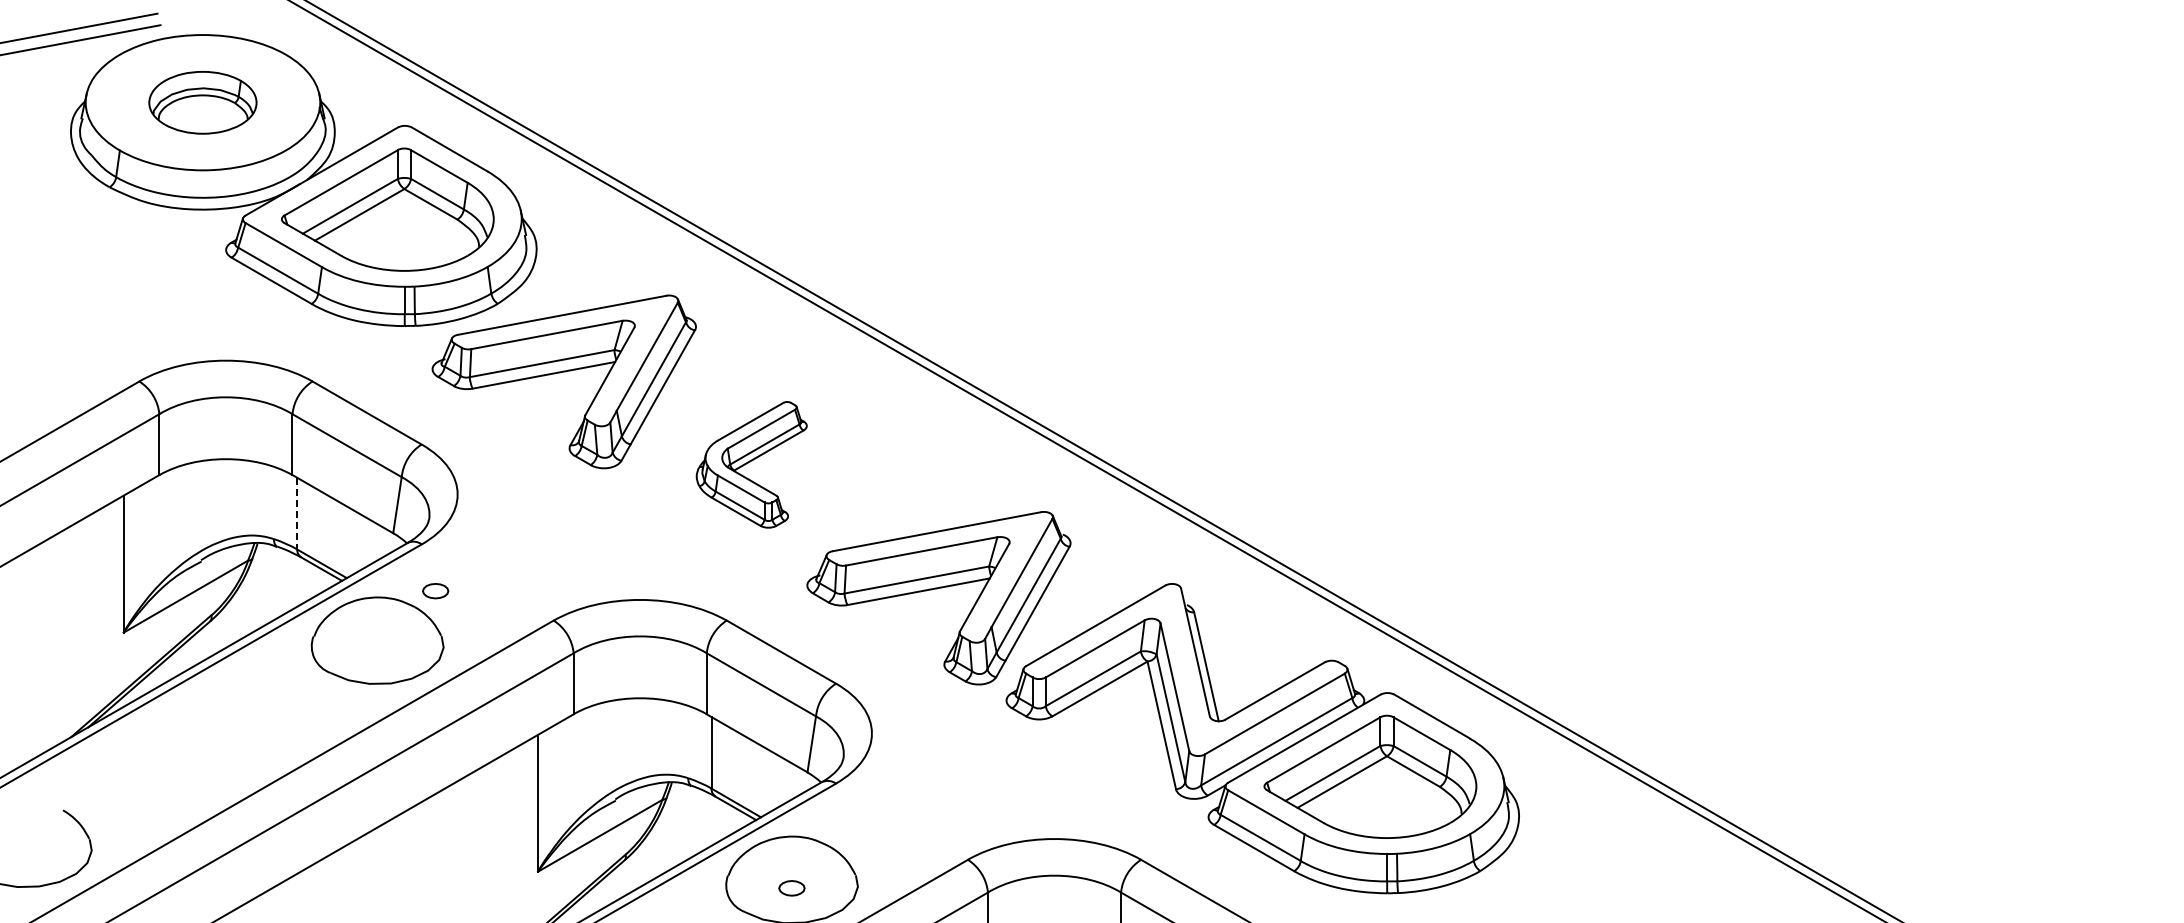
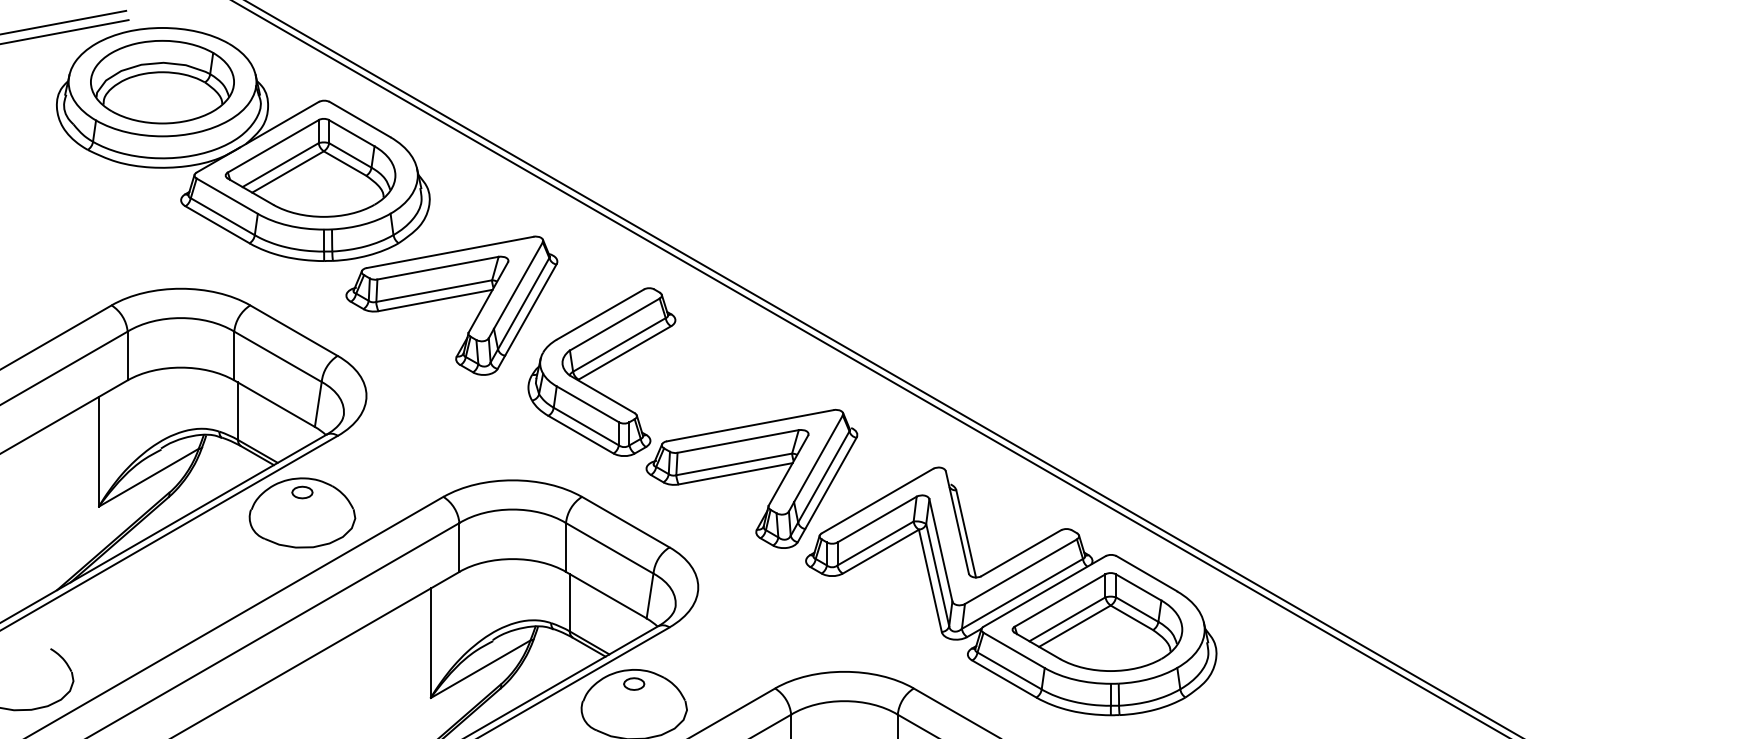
part: (202, 102) -> (162, 82), size x1.67
part: (751, 464) -> (601, 371), size x1.67
line: (297, 513) -> (238, 411), dashed -> solid
part: (435, 591) -> (302, 492), moved
part: (791, 888) -> (633, 684), moved

